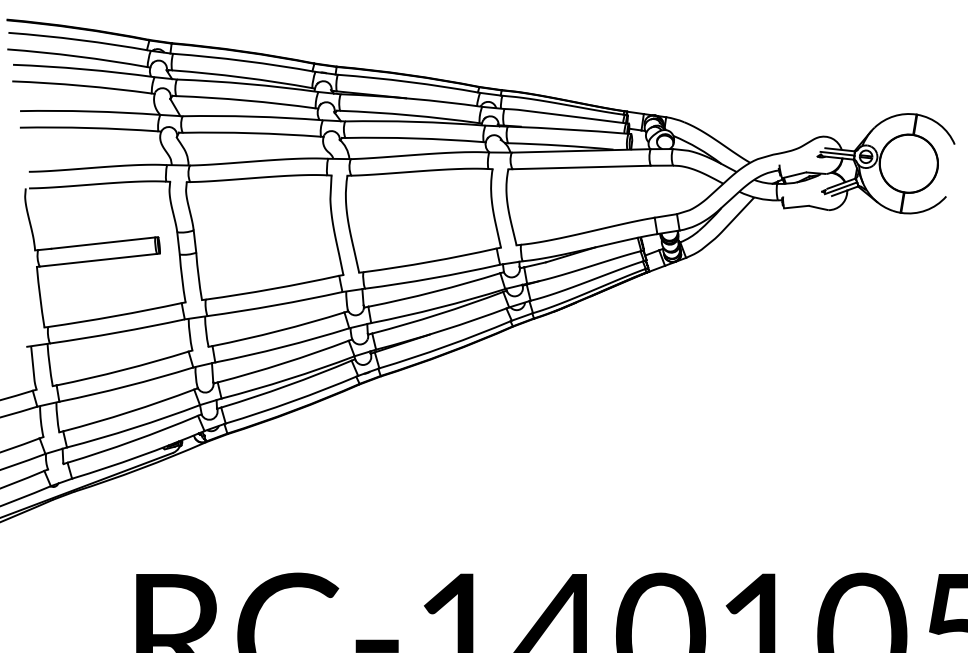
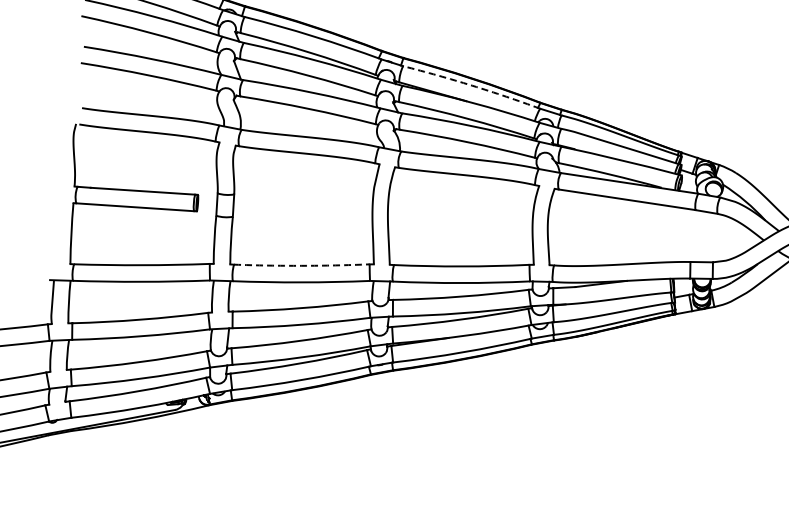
arc: (409, 82) -> (472, 86), solid -> dashed
arc: (272, 288) -> (301, 265), solid -> dashed

